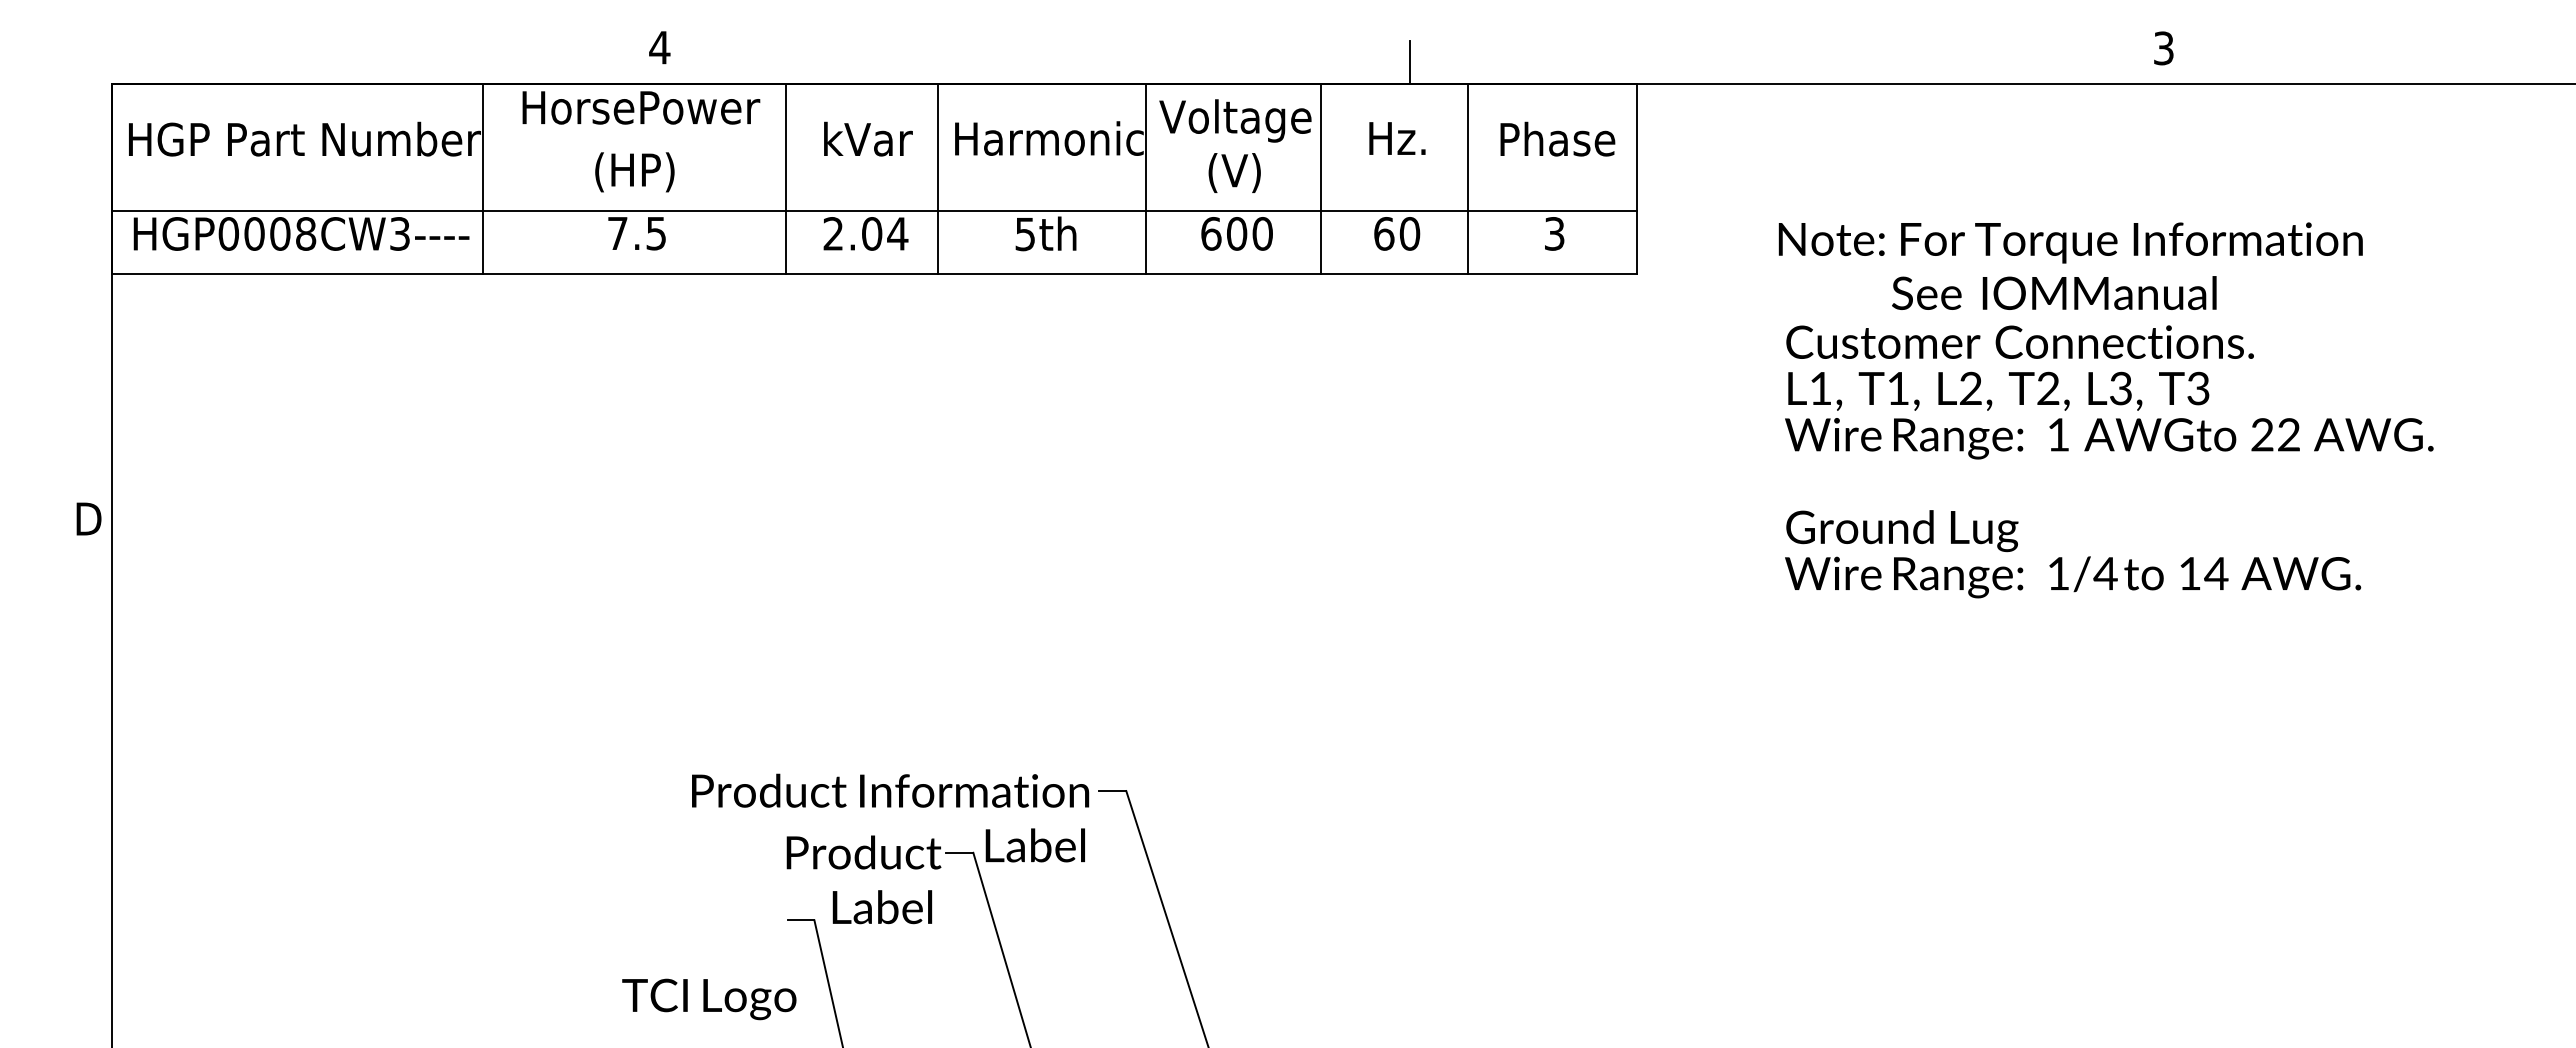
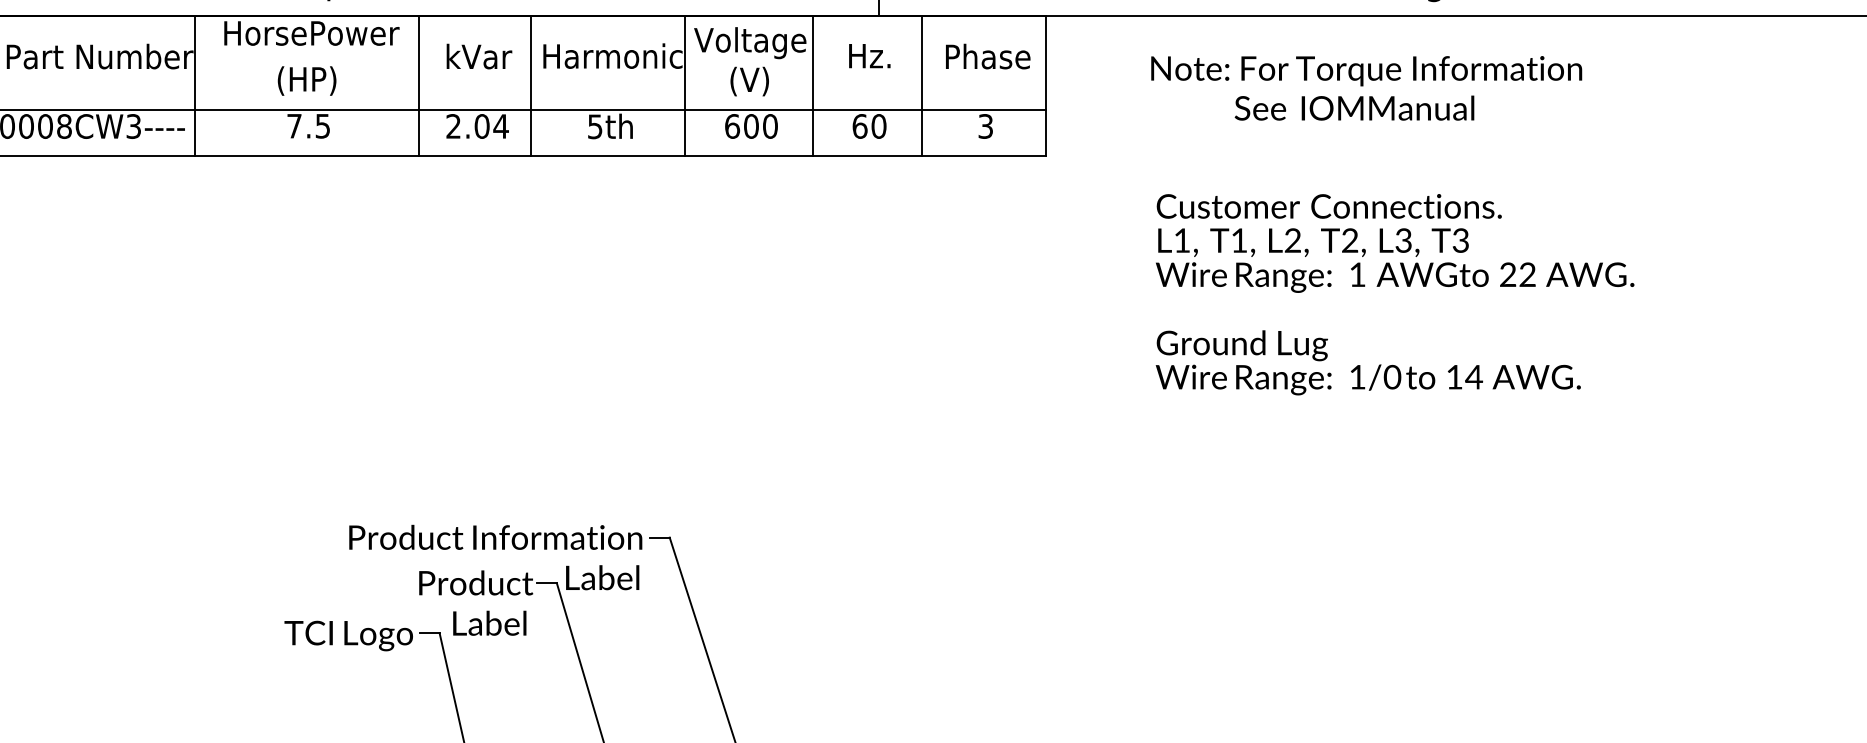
text: (2070, 265) -> (1366, 87), moved
text: (2105, 573) -> (1392, 377), 1/4 -> 1/0
text: (709, 999) -> (348, 636), moved

